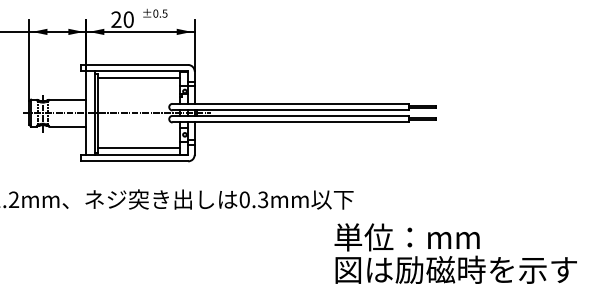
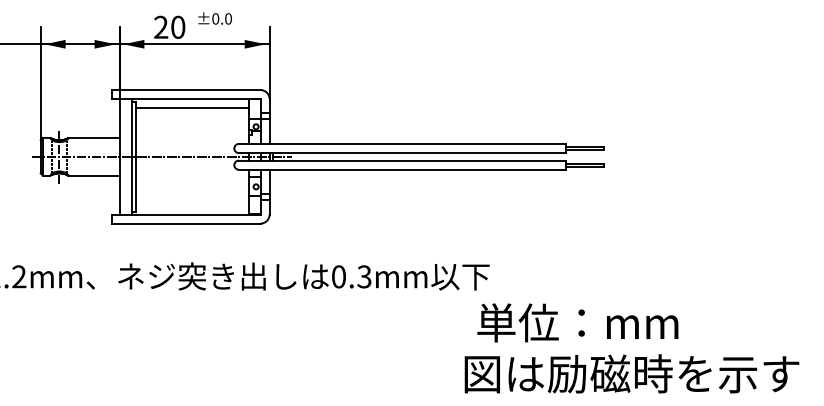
text: (165, 13) -> (228, 18), ±0.5 -> ±0.0
line: (139, 148) -> (192, 205), removed
text: (406, 237) -> (577, 322), moved

